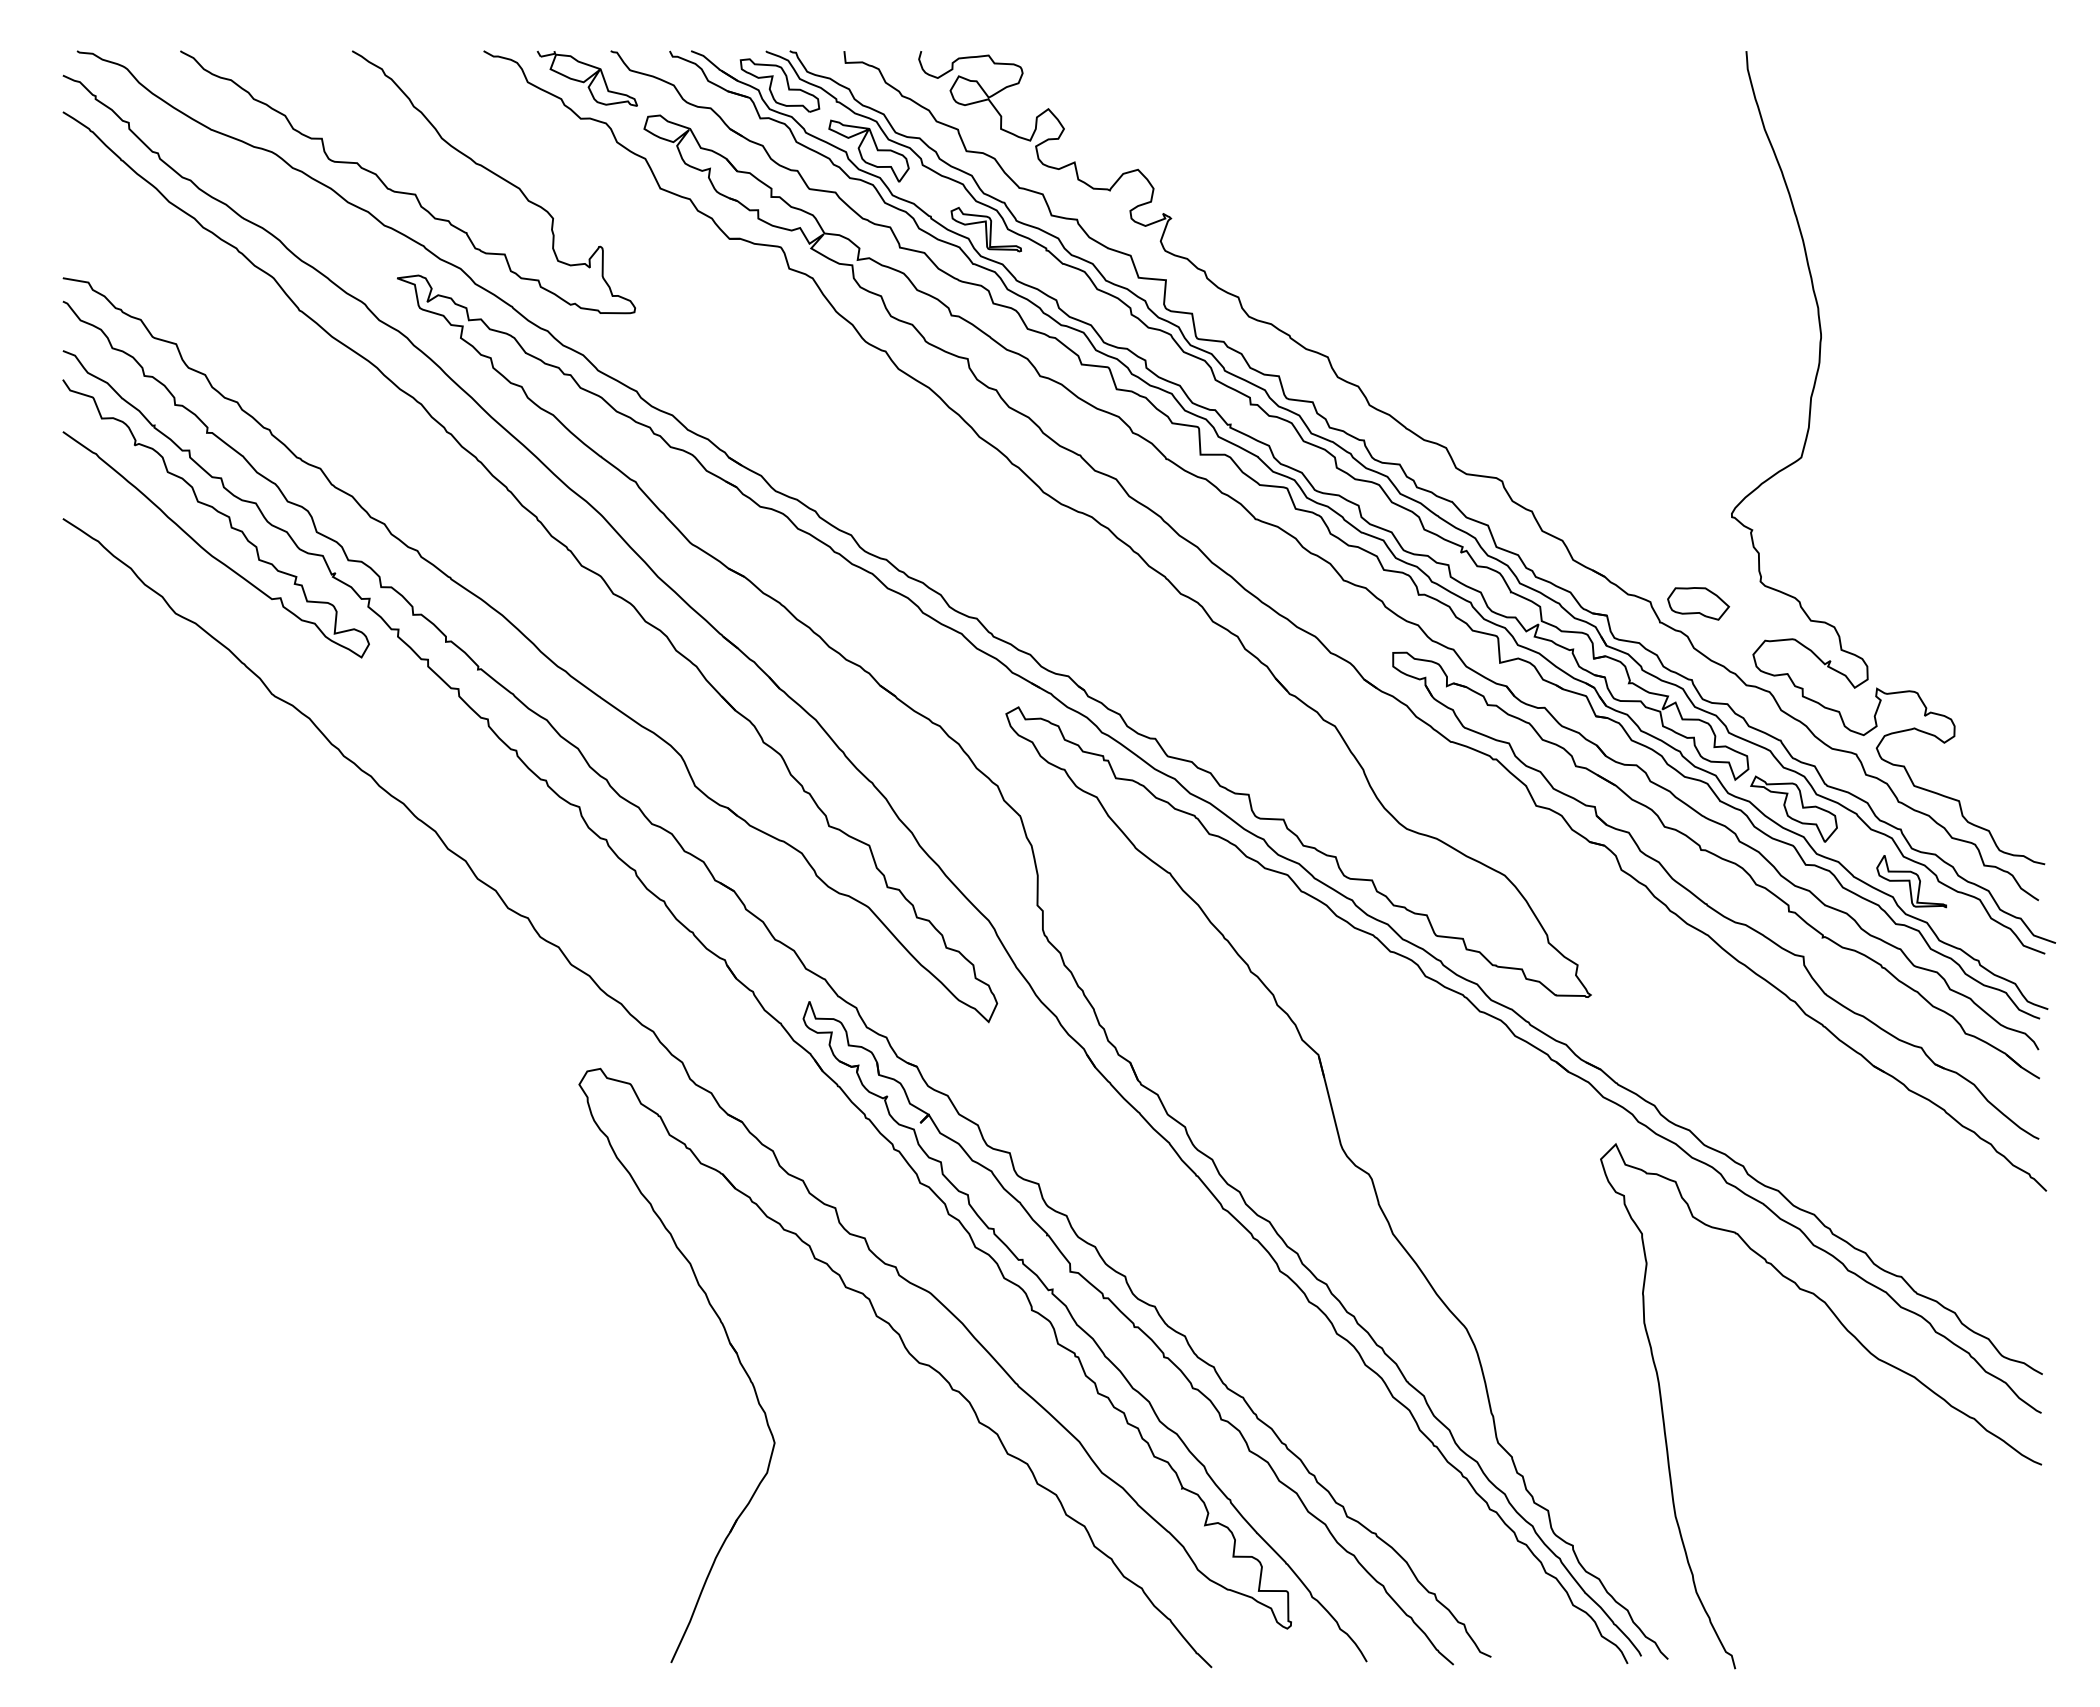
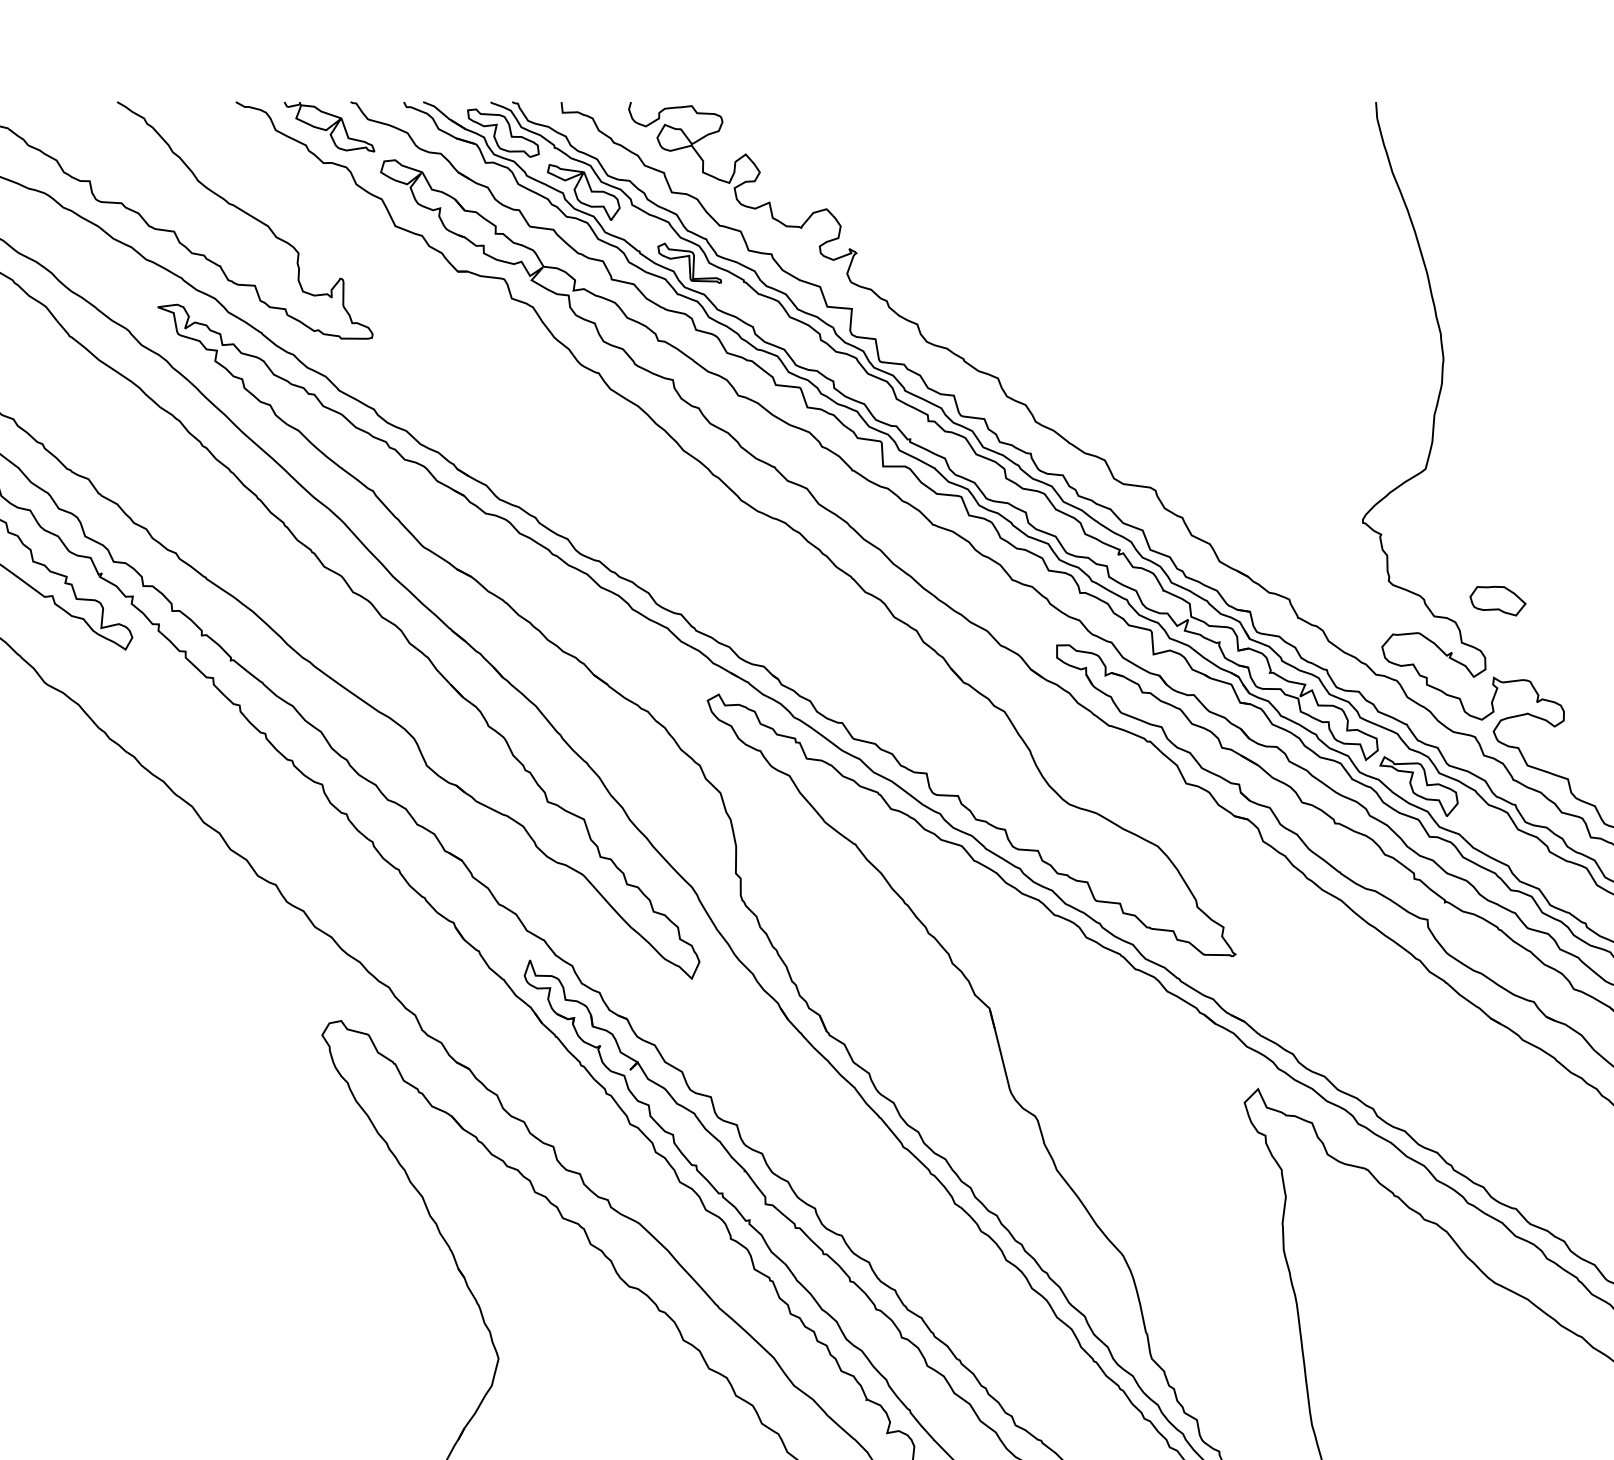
part: (1698, 603) -> (1497, 600), moved
part: (1911, 881) -> (1525, 851), removed

